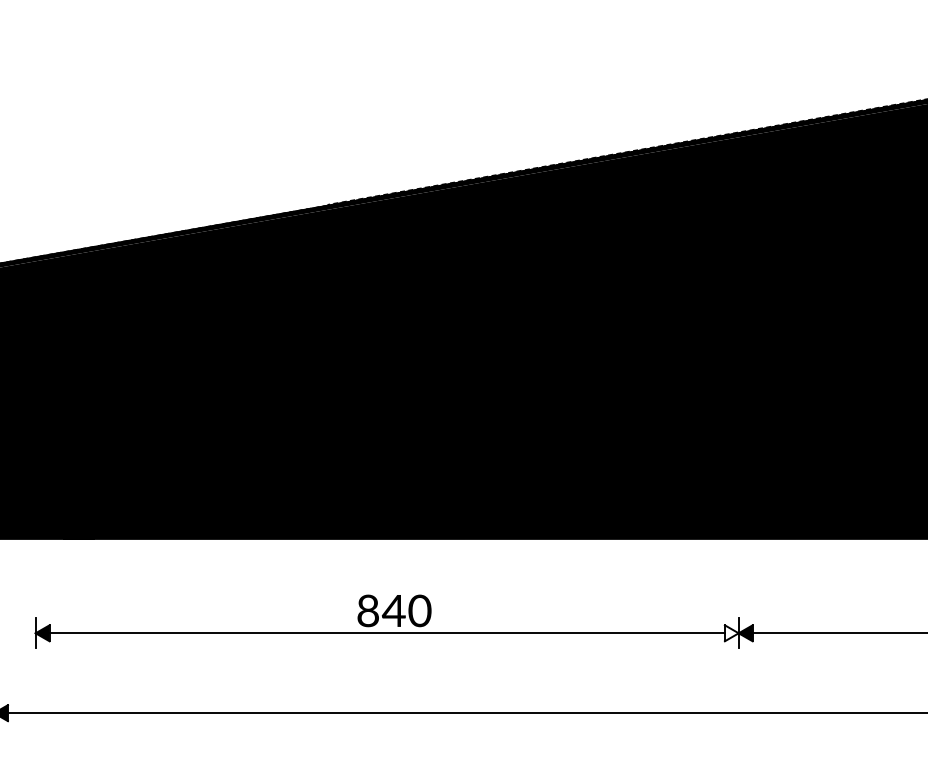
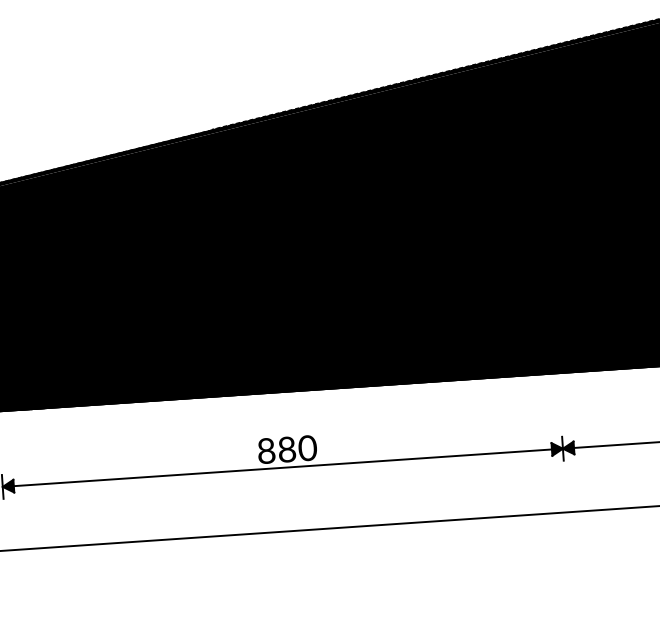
text: (393, 610) -> (286, 449), 840 -> 880
fill: (731, 633) -> (557, 449), added

